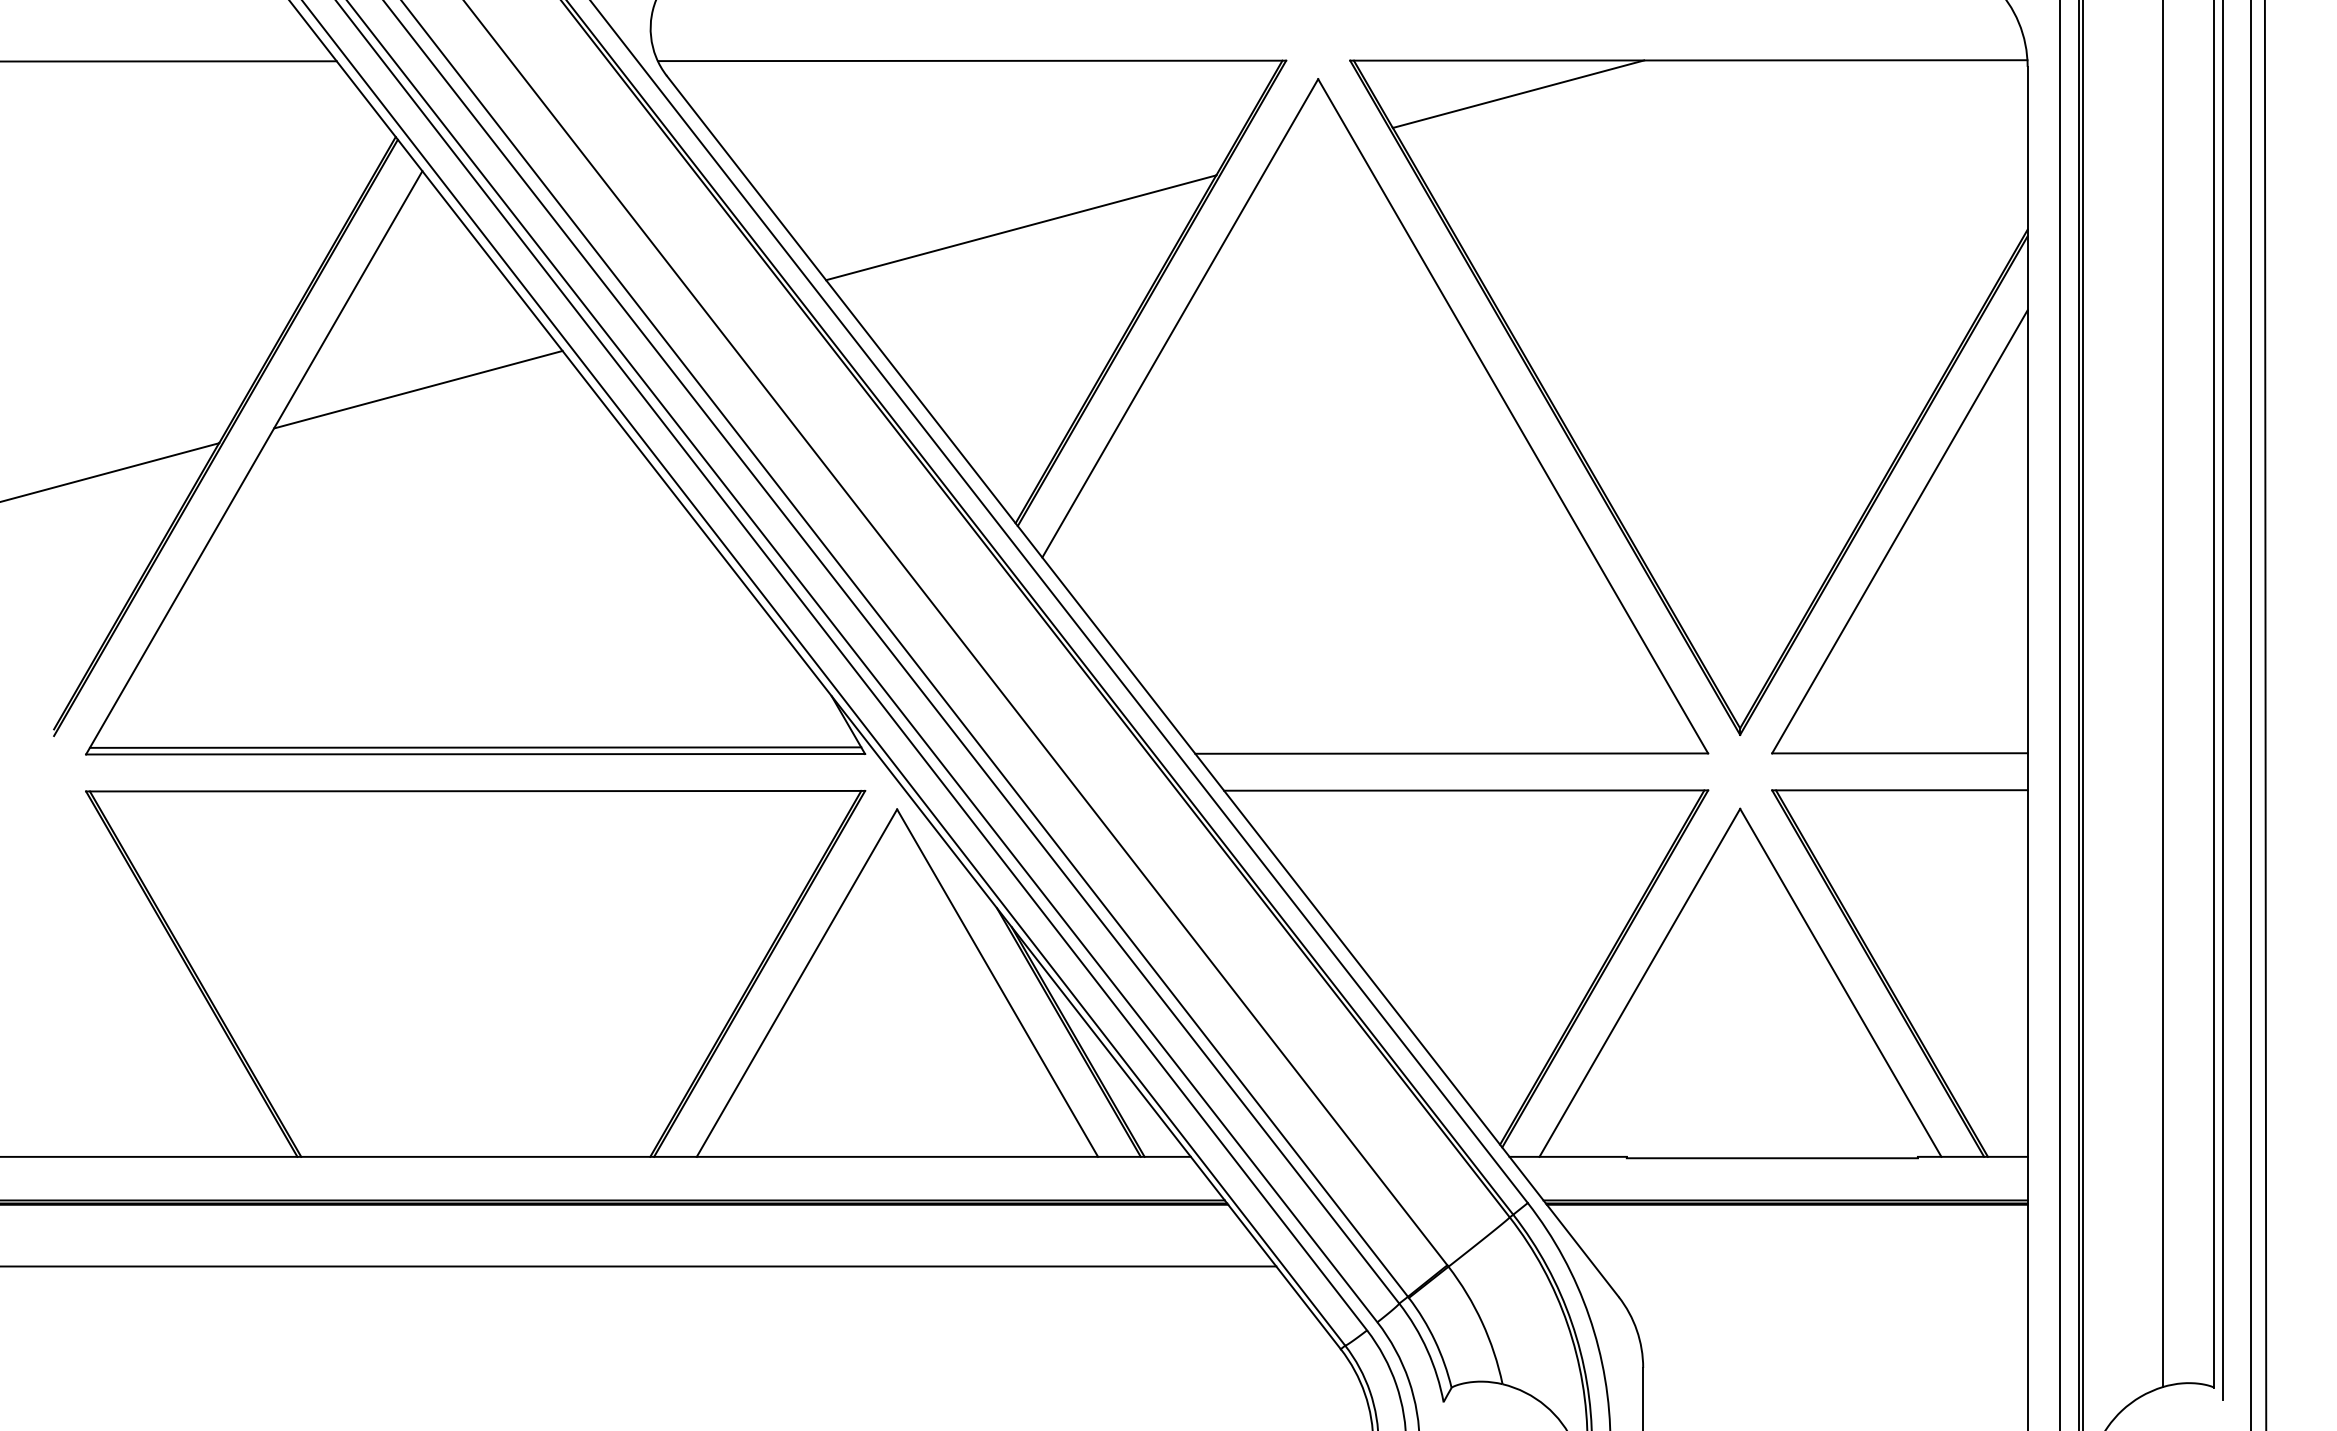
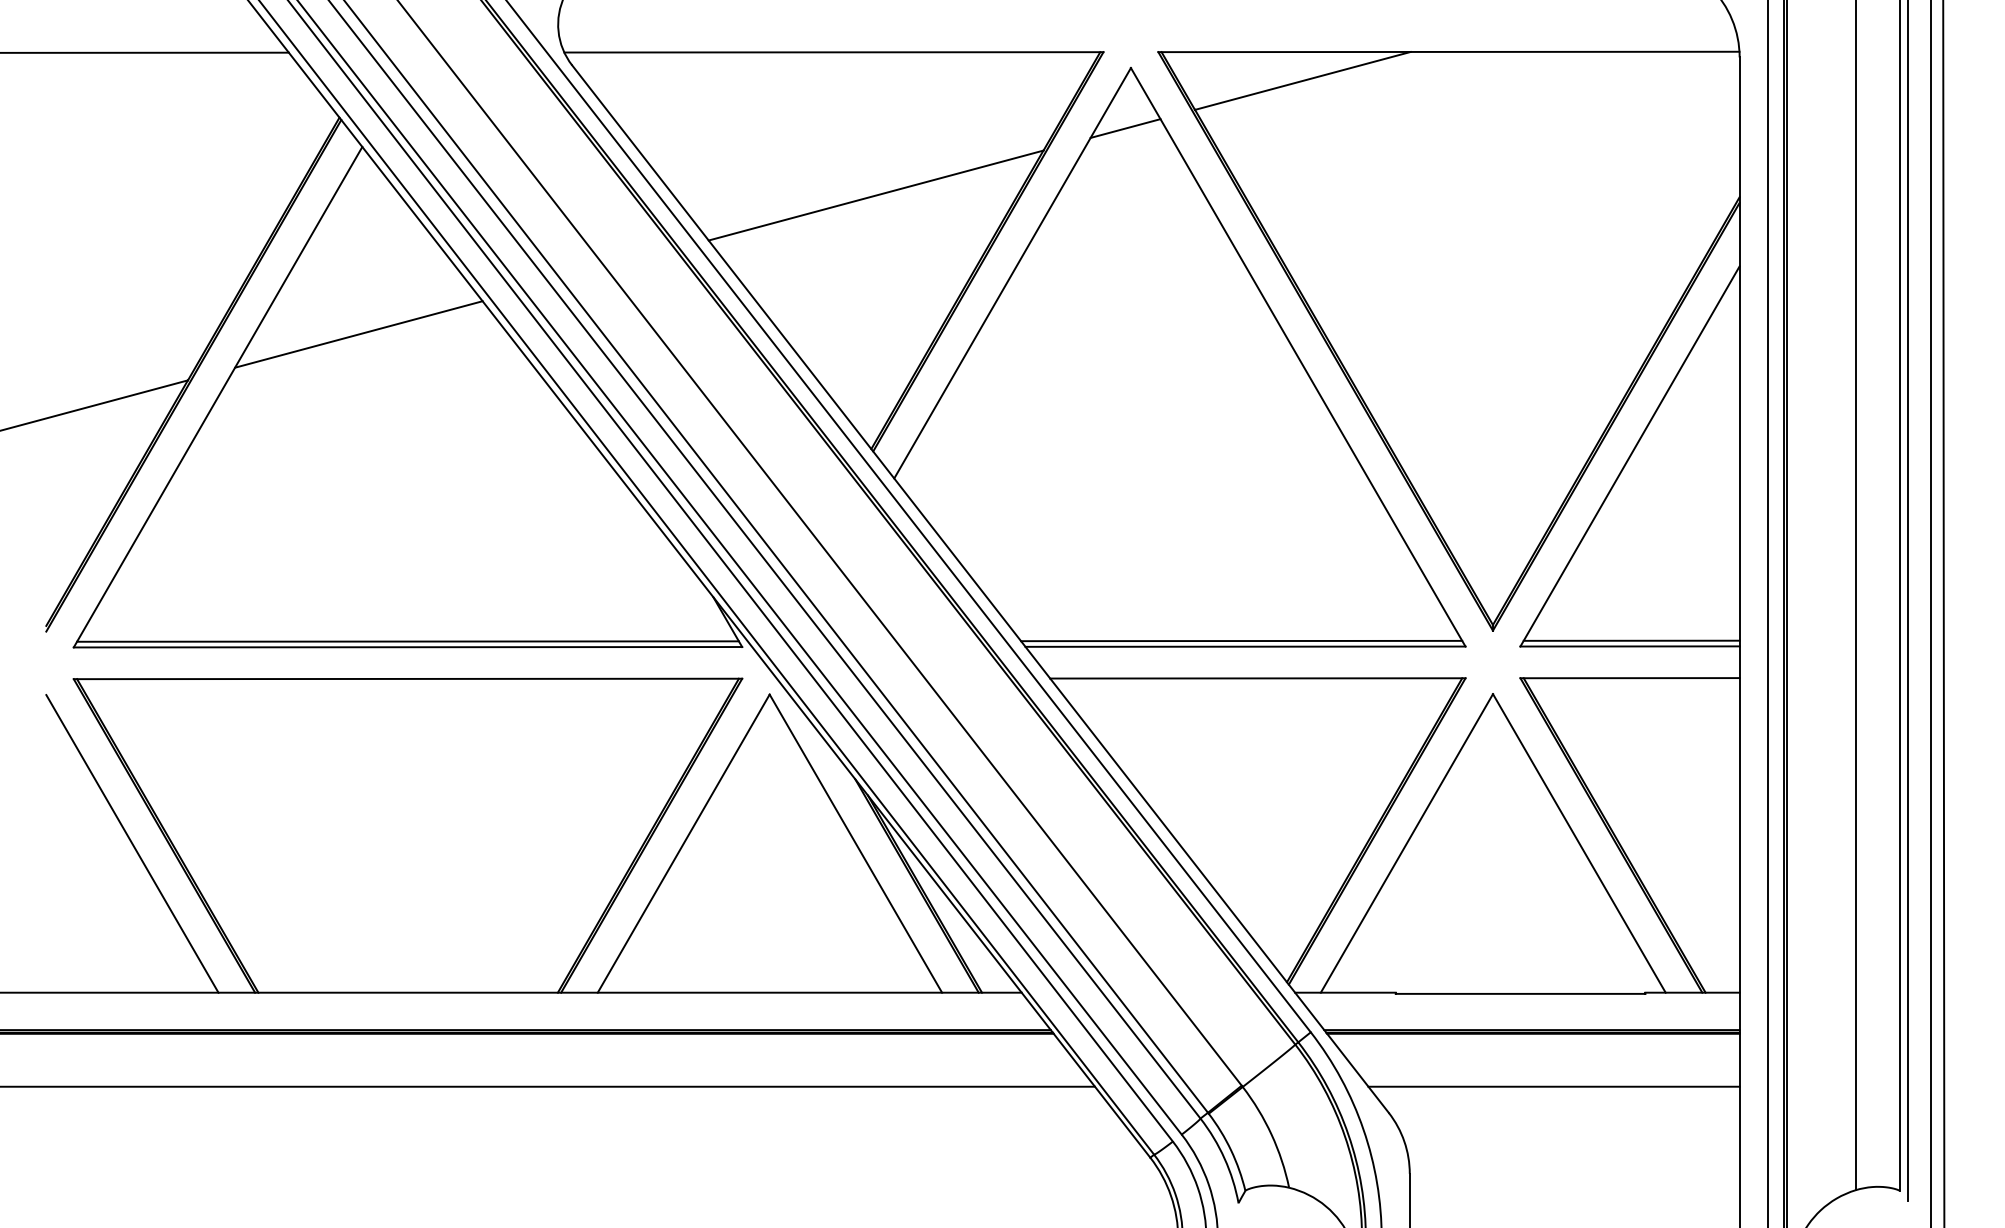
line: (1311, 149) -> (1125, 128), added
line: (1447, 746) -> (1241, 640), added
line: (1901, 746) -> (1631, 640), added
line: (154, 982) -> (132, 843), added
line: (1811, 1266) -> (1554, 1086), added

